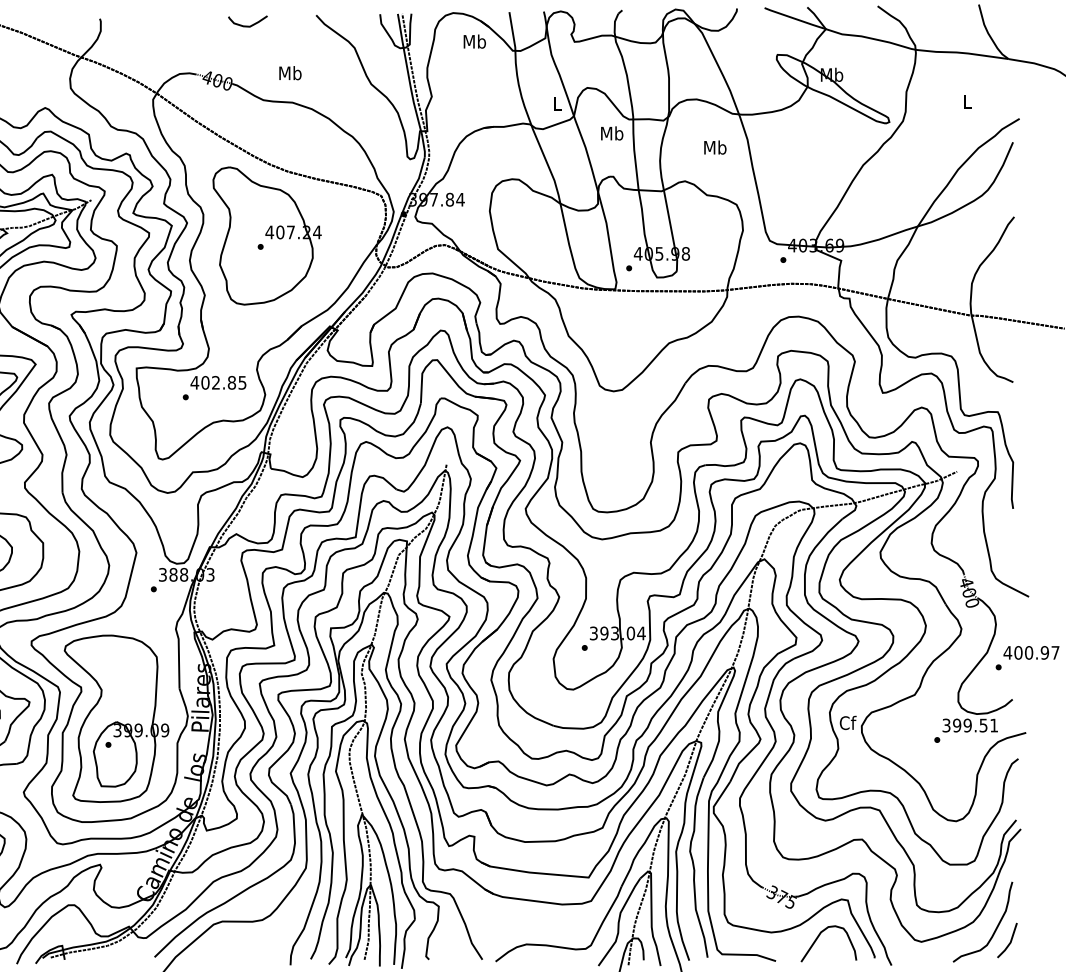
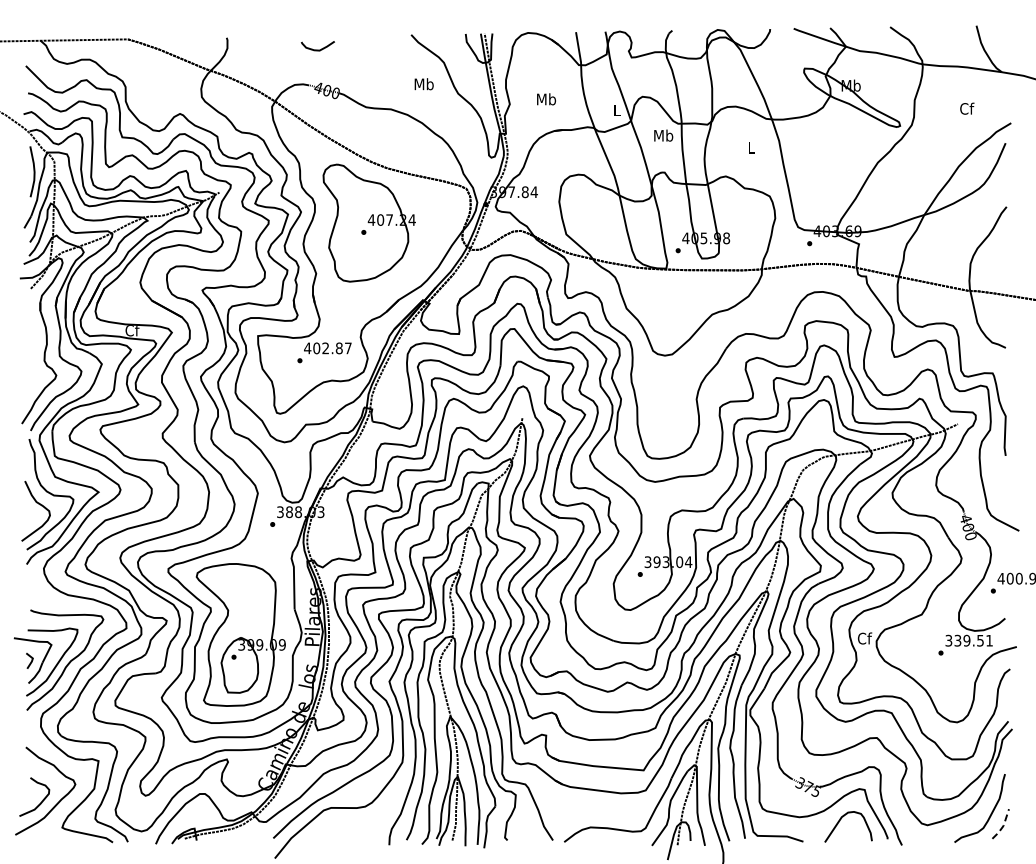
curve: (247, 25) -> (317, 49), moved
text: (474, 41) -> (546, 99), moved
text: (289, 73) -> (423, 84), moved
text: (968, 101) -> (967, 108), L -> Cf
text: (715, 147) -> (751, 147), Mb -> L
text: (242, 382) -> (348, 348), 402.85 -> 402.87
text: (956, 725) -> (957, 640), 399.51 -> 339.51
line: (1010, 942) -> (1003, 825), solid -> dashed

